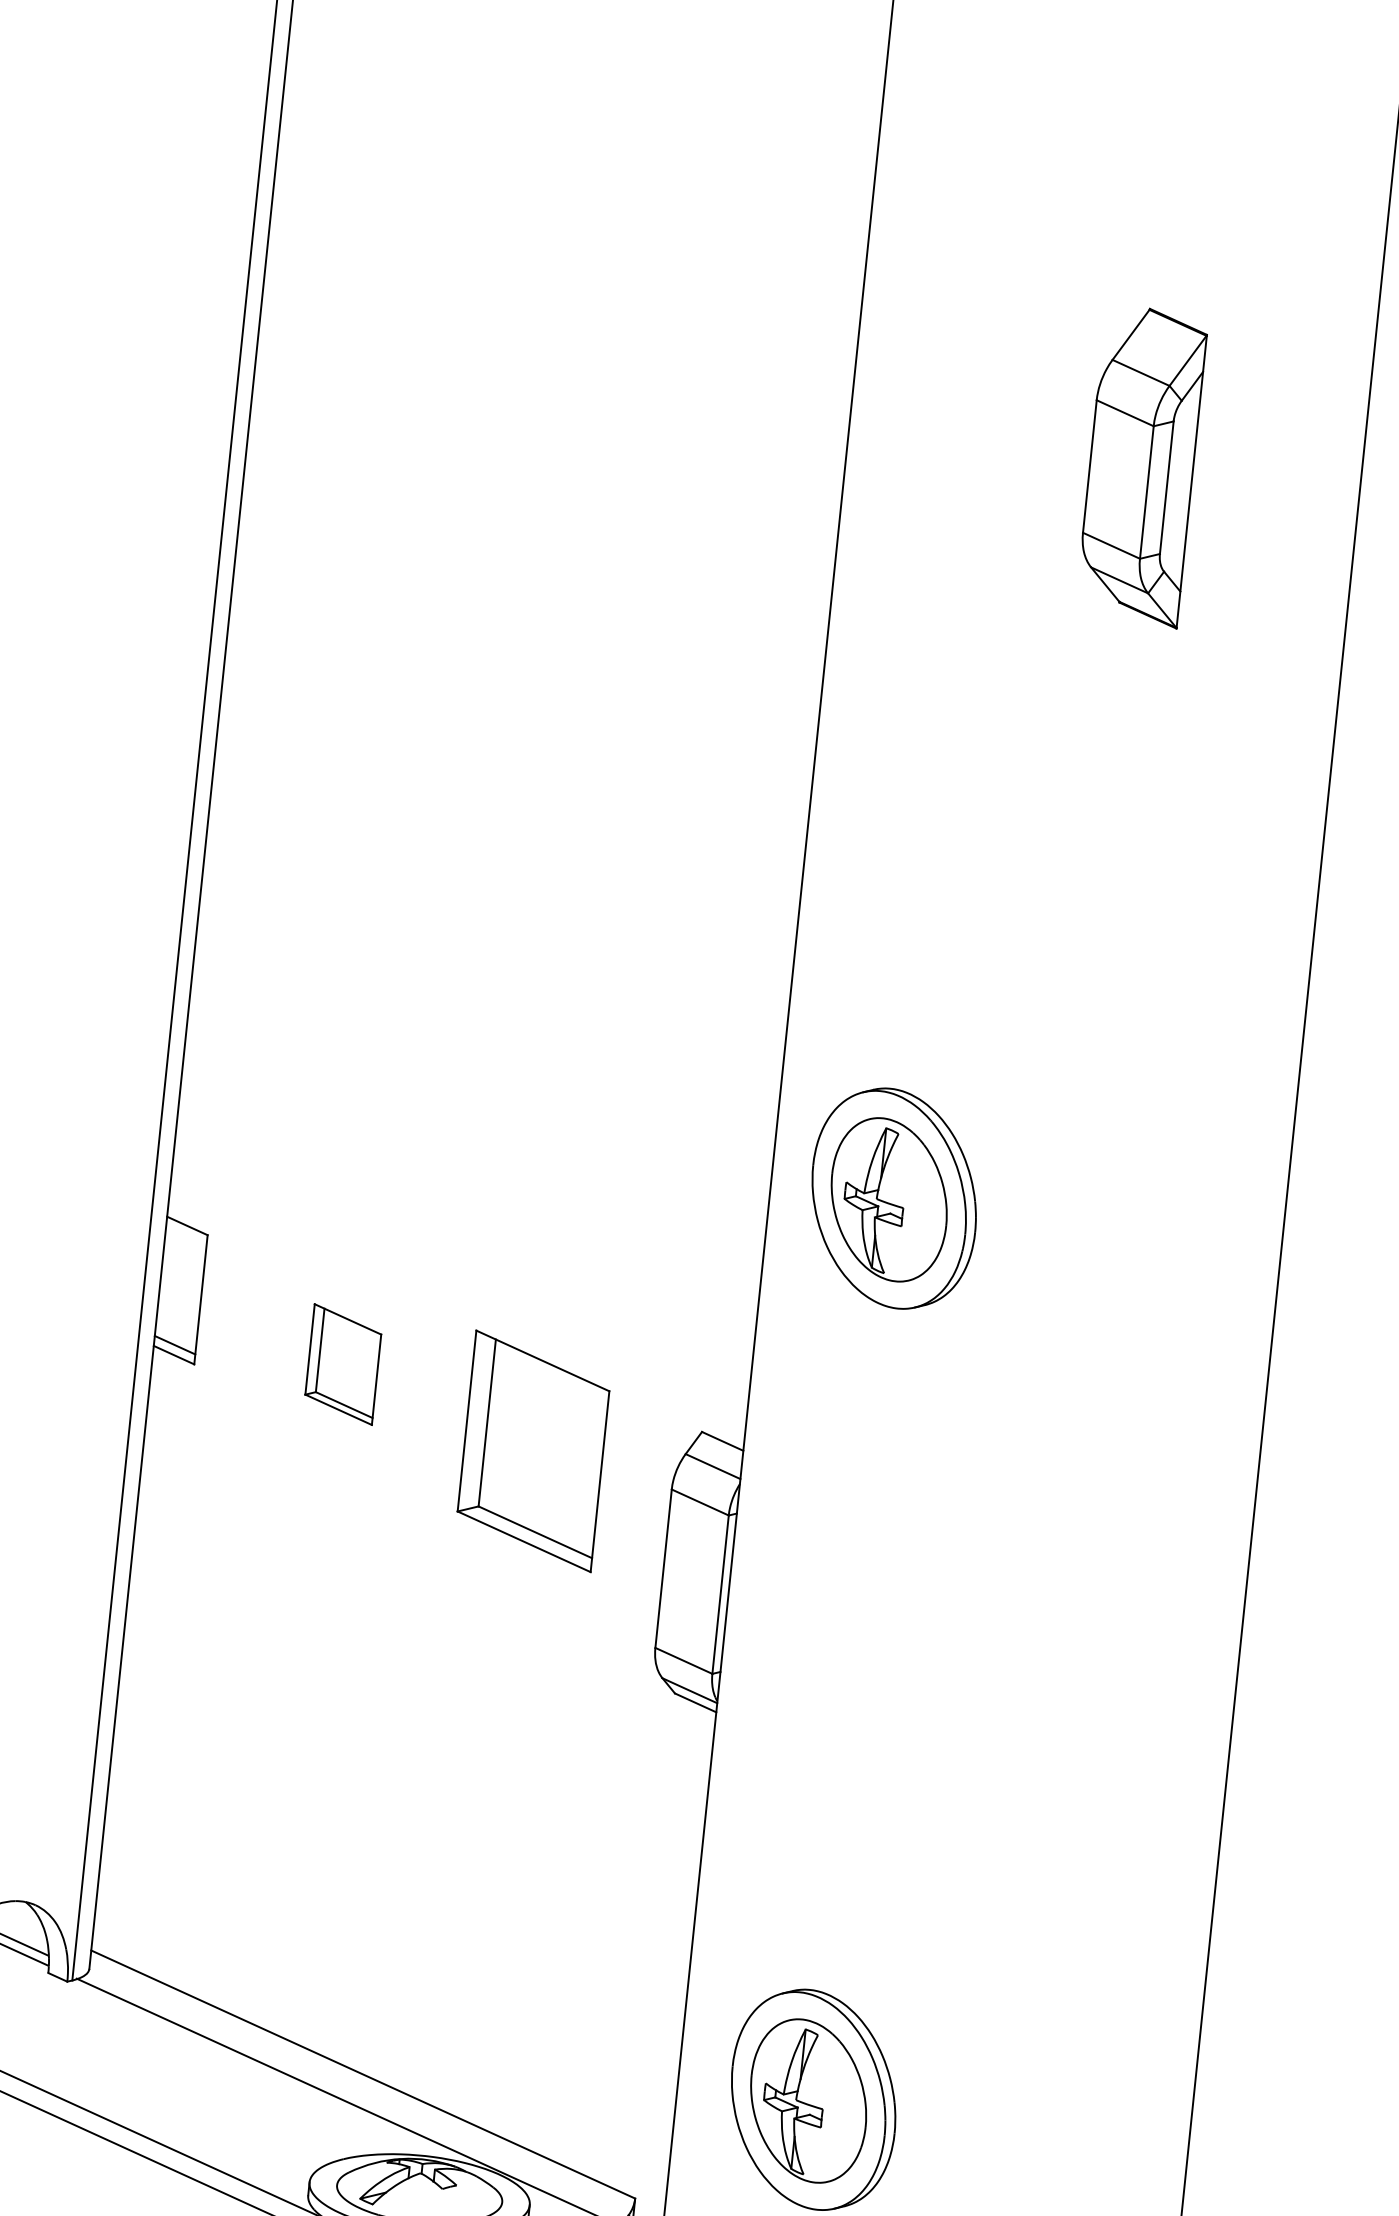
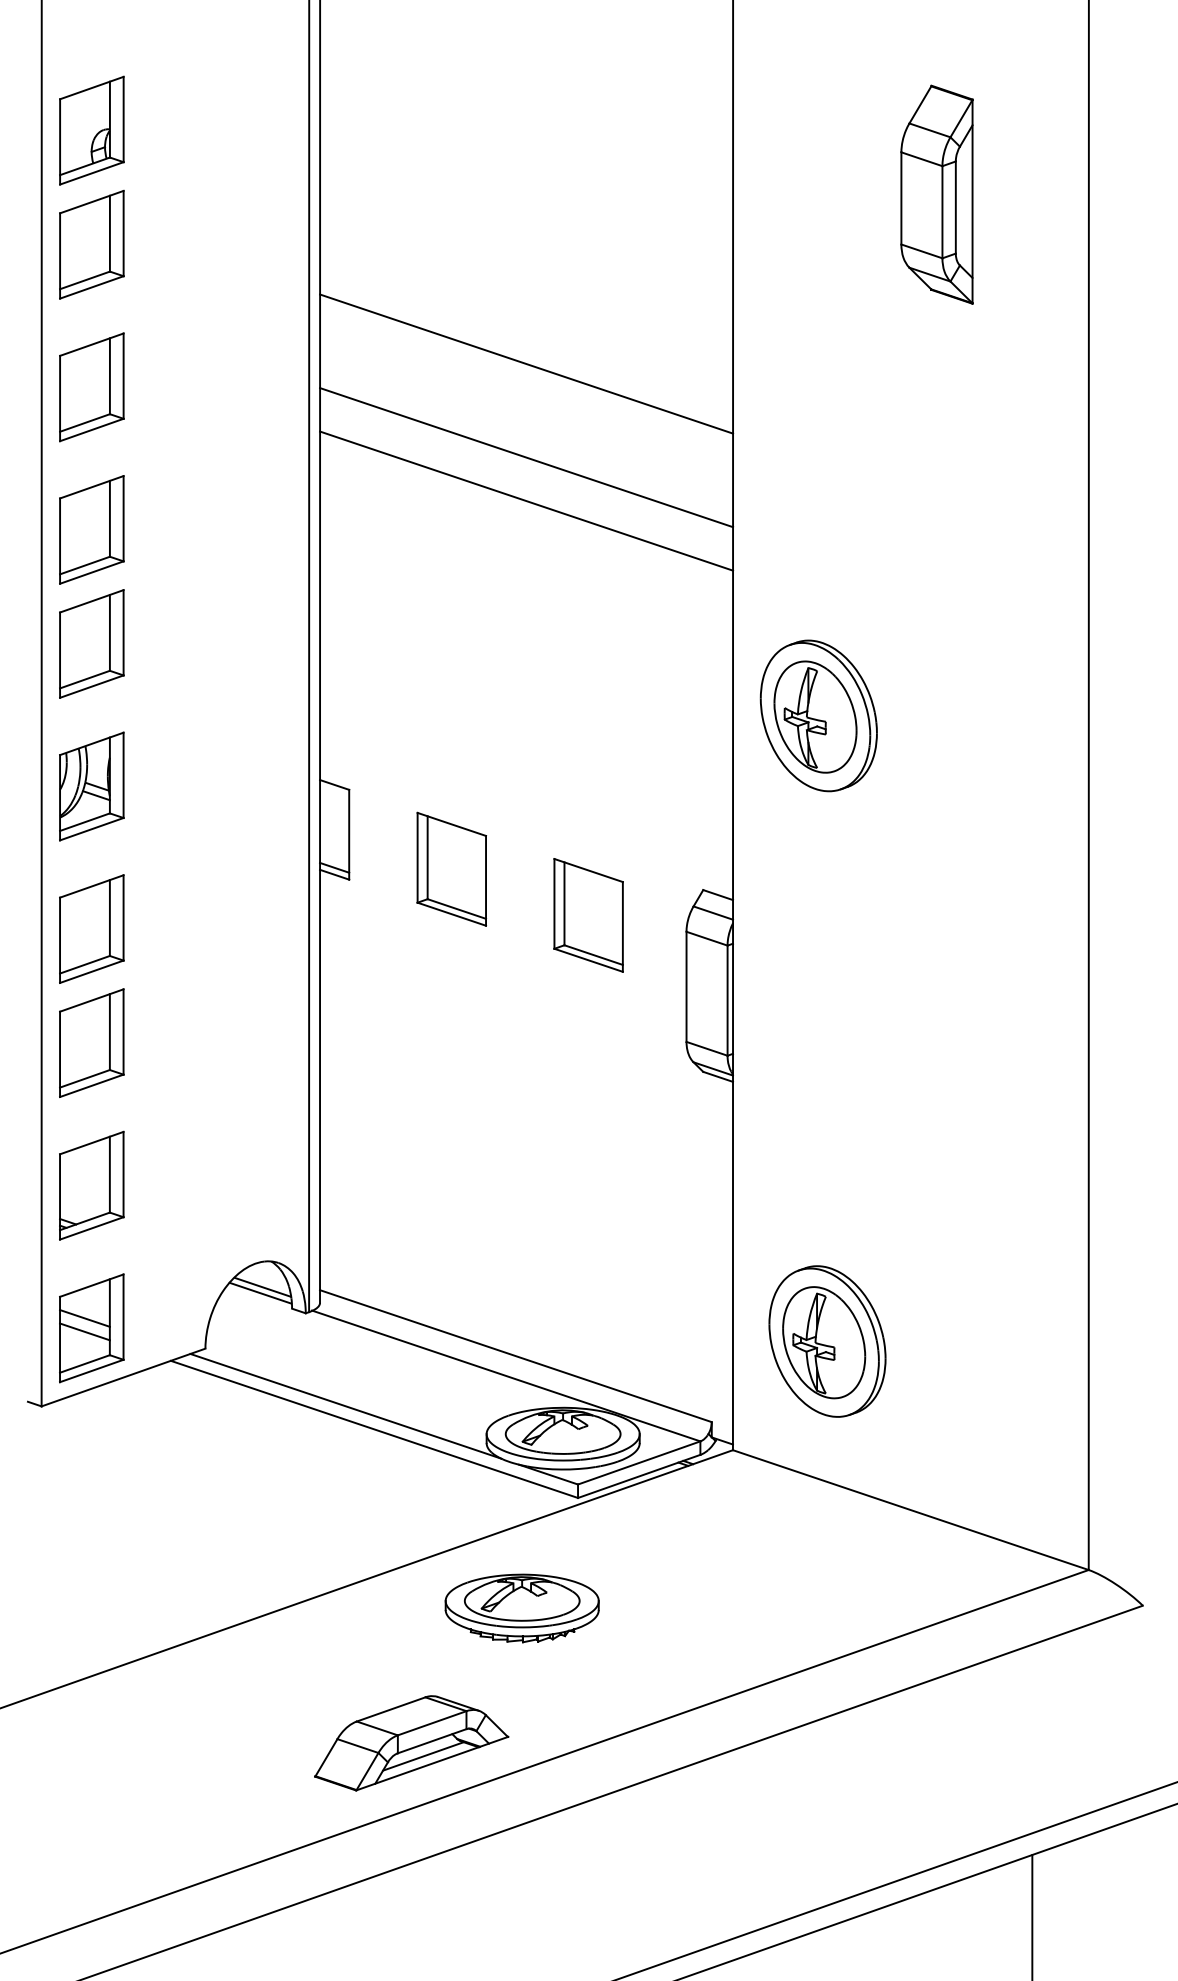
line: (526, 648) -> (526, 363), added
line: (512, 783) -> (526, 457), added
line: (505, 845) -> (526, 500), added
part: (343, 1363) -> (451, 868), size x1.43
part: (533, 1451) -> (588, 915), size x0.71

